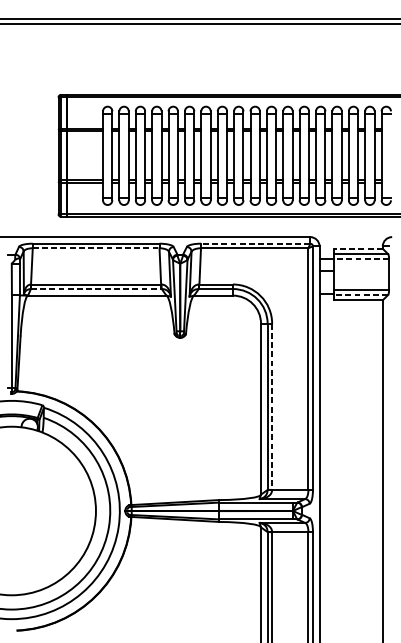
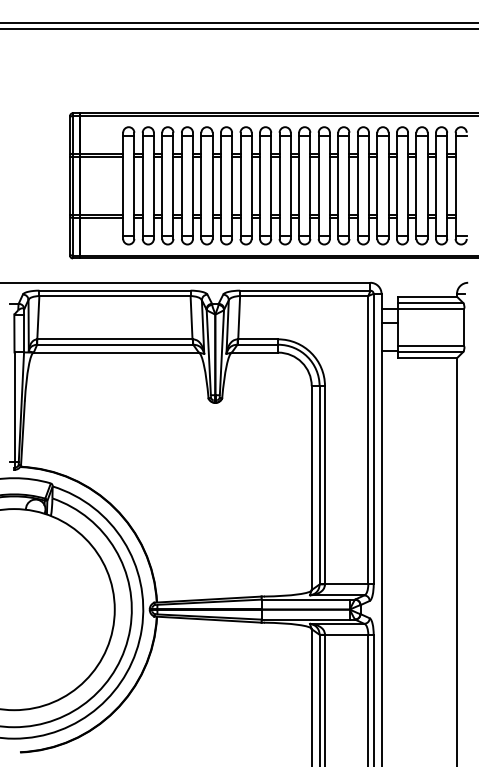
line: (254, 243) -> (304, 290), dashed -> solid
line: (95, 248) -> (114, 296), dashed -> solid
line: (358, 248) -> (427, 296), dashed -> solid
line: (360, 258) -> (430, 308), dashed -> solid
line: (95, 288) -> (114, 344), dashed -> solid
line: (360, 294) -> (430, 351), dashed -> solid
line: (272, 406) -> (325, 485), dashed -> solid

